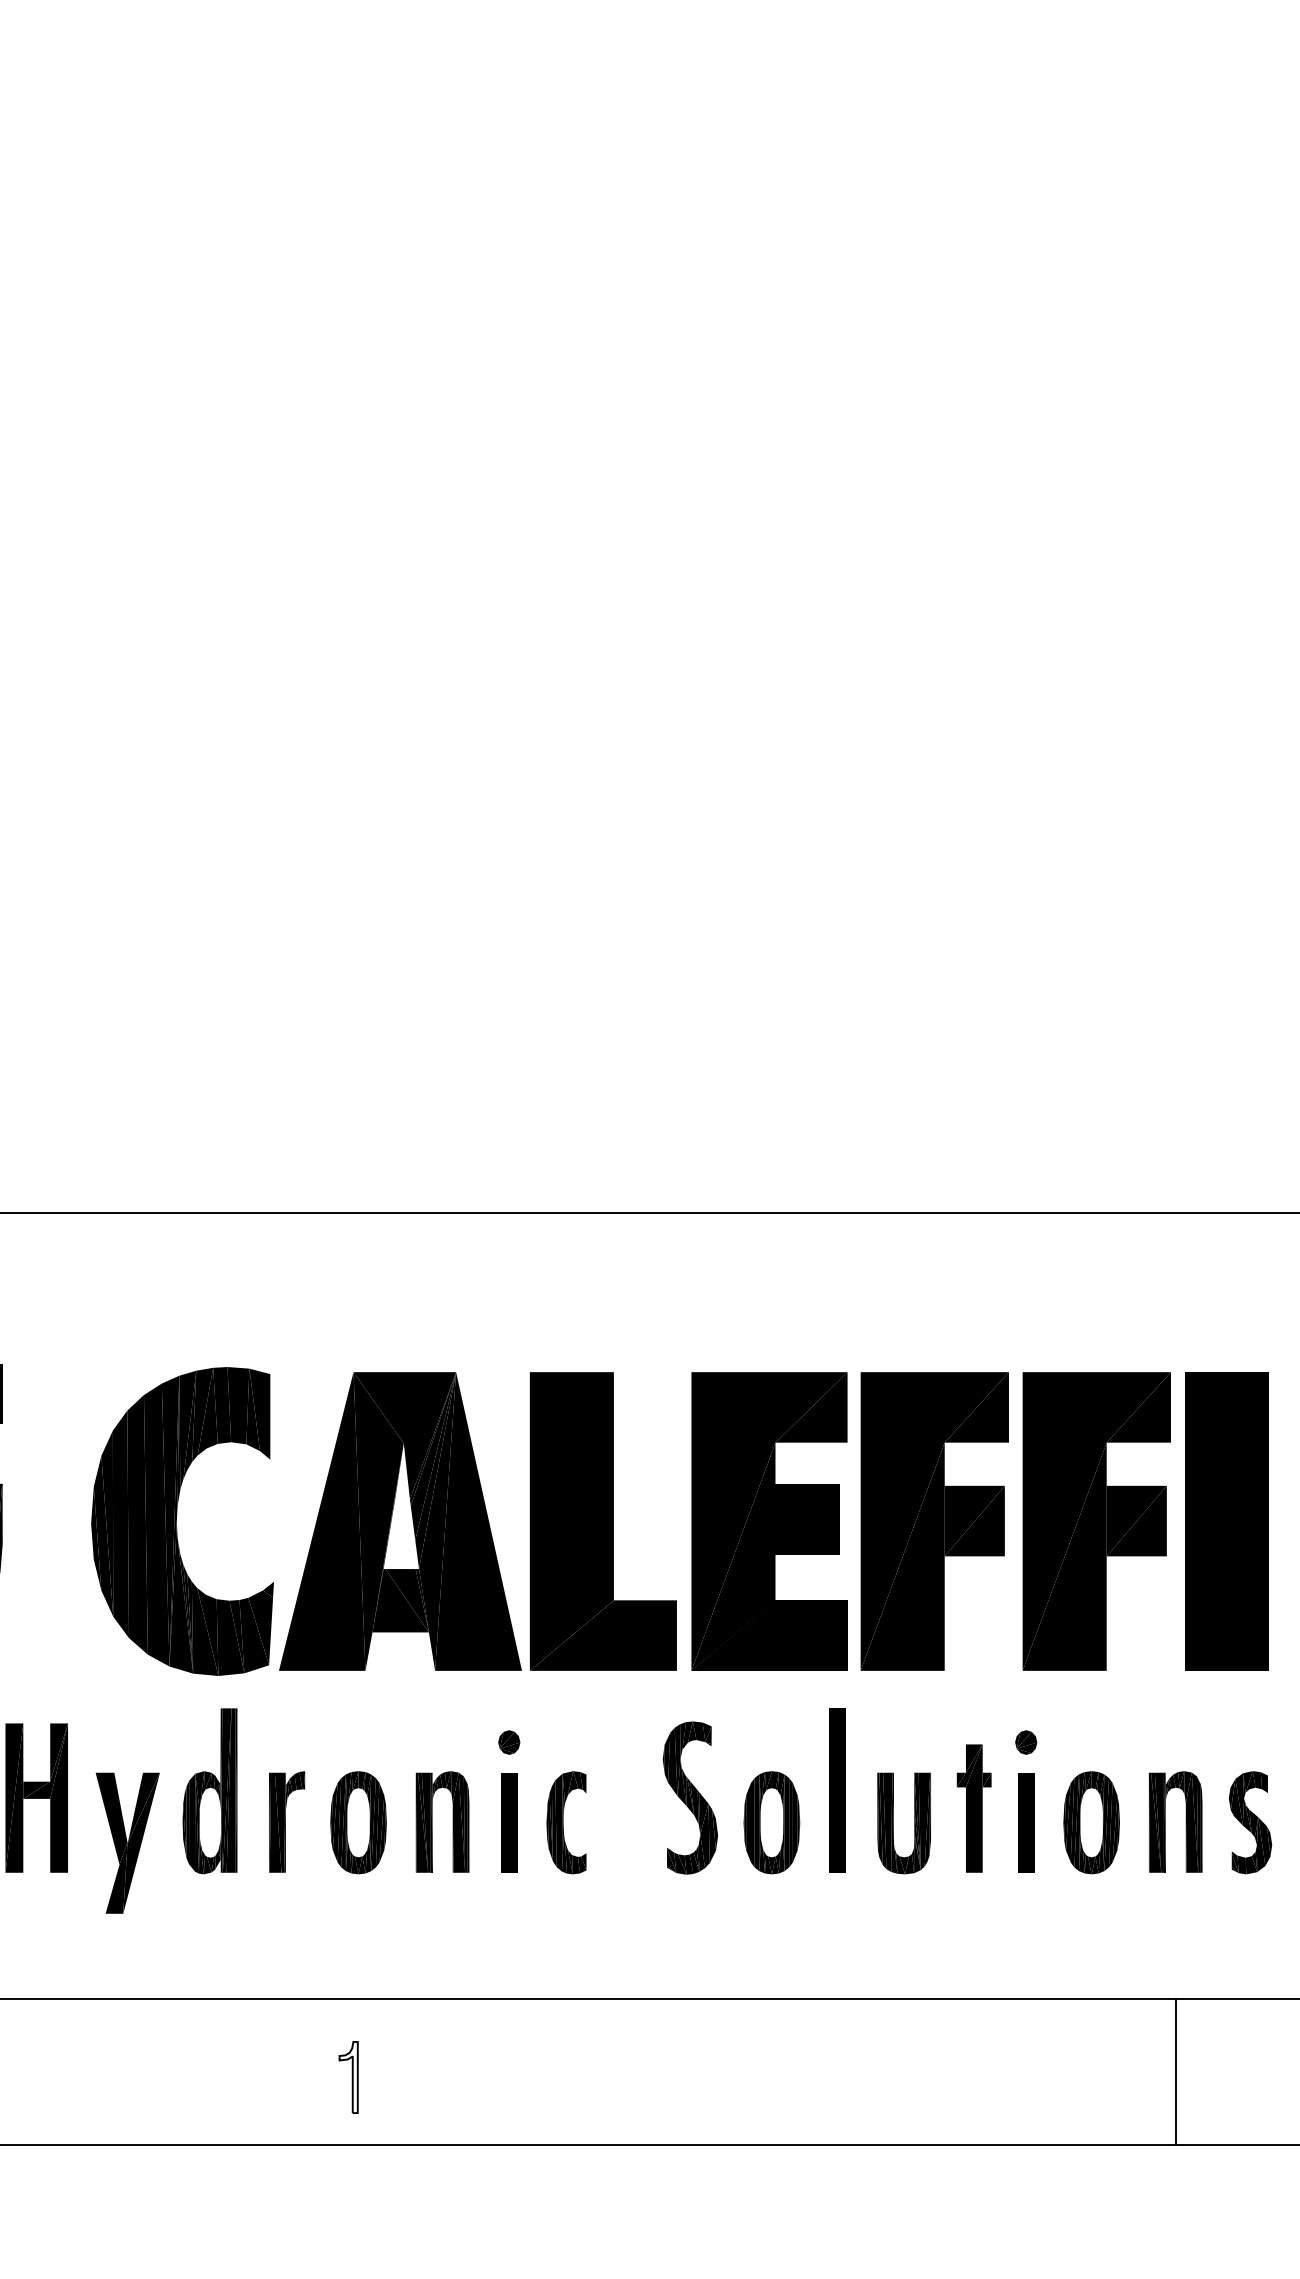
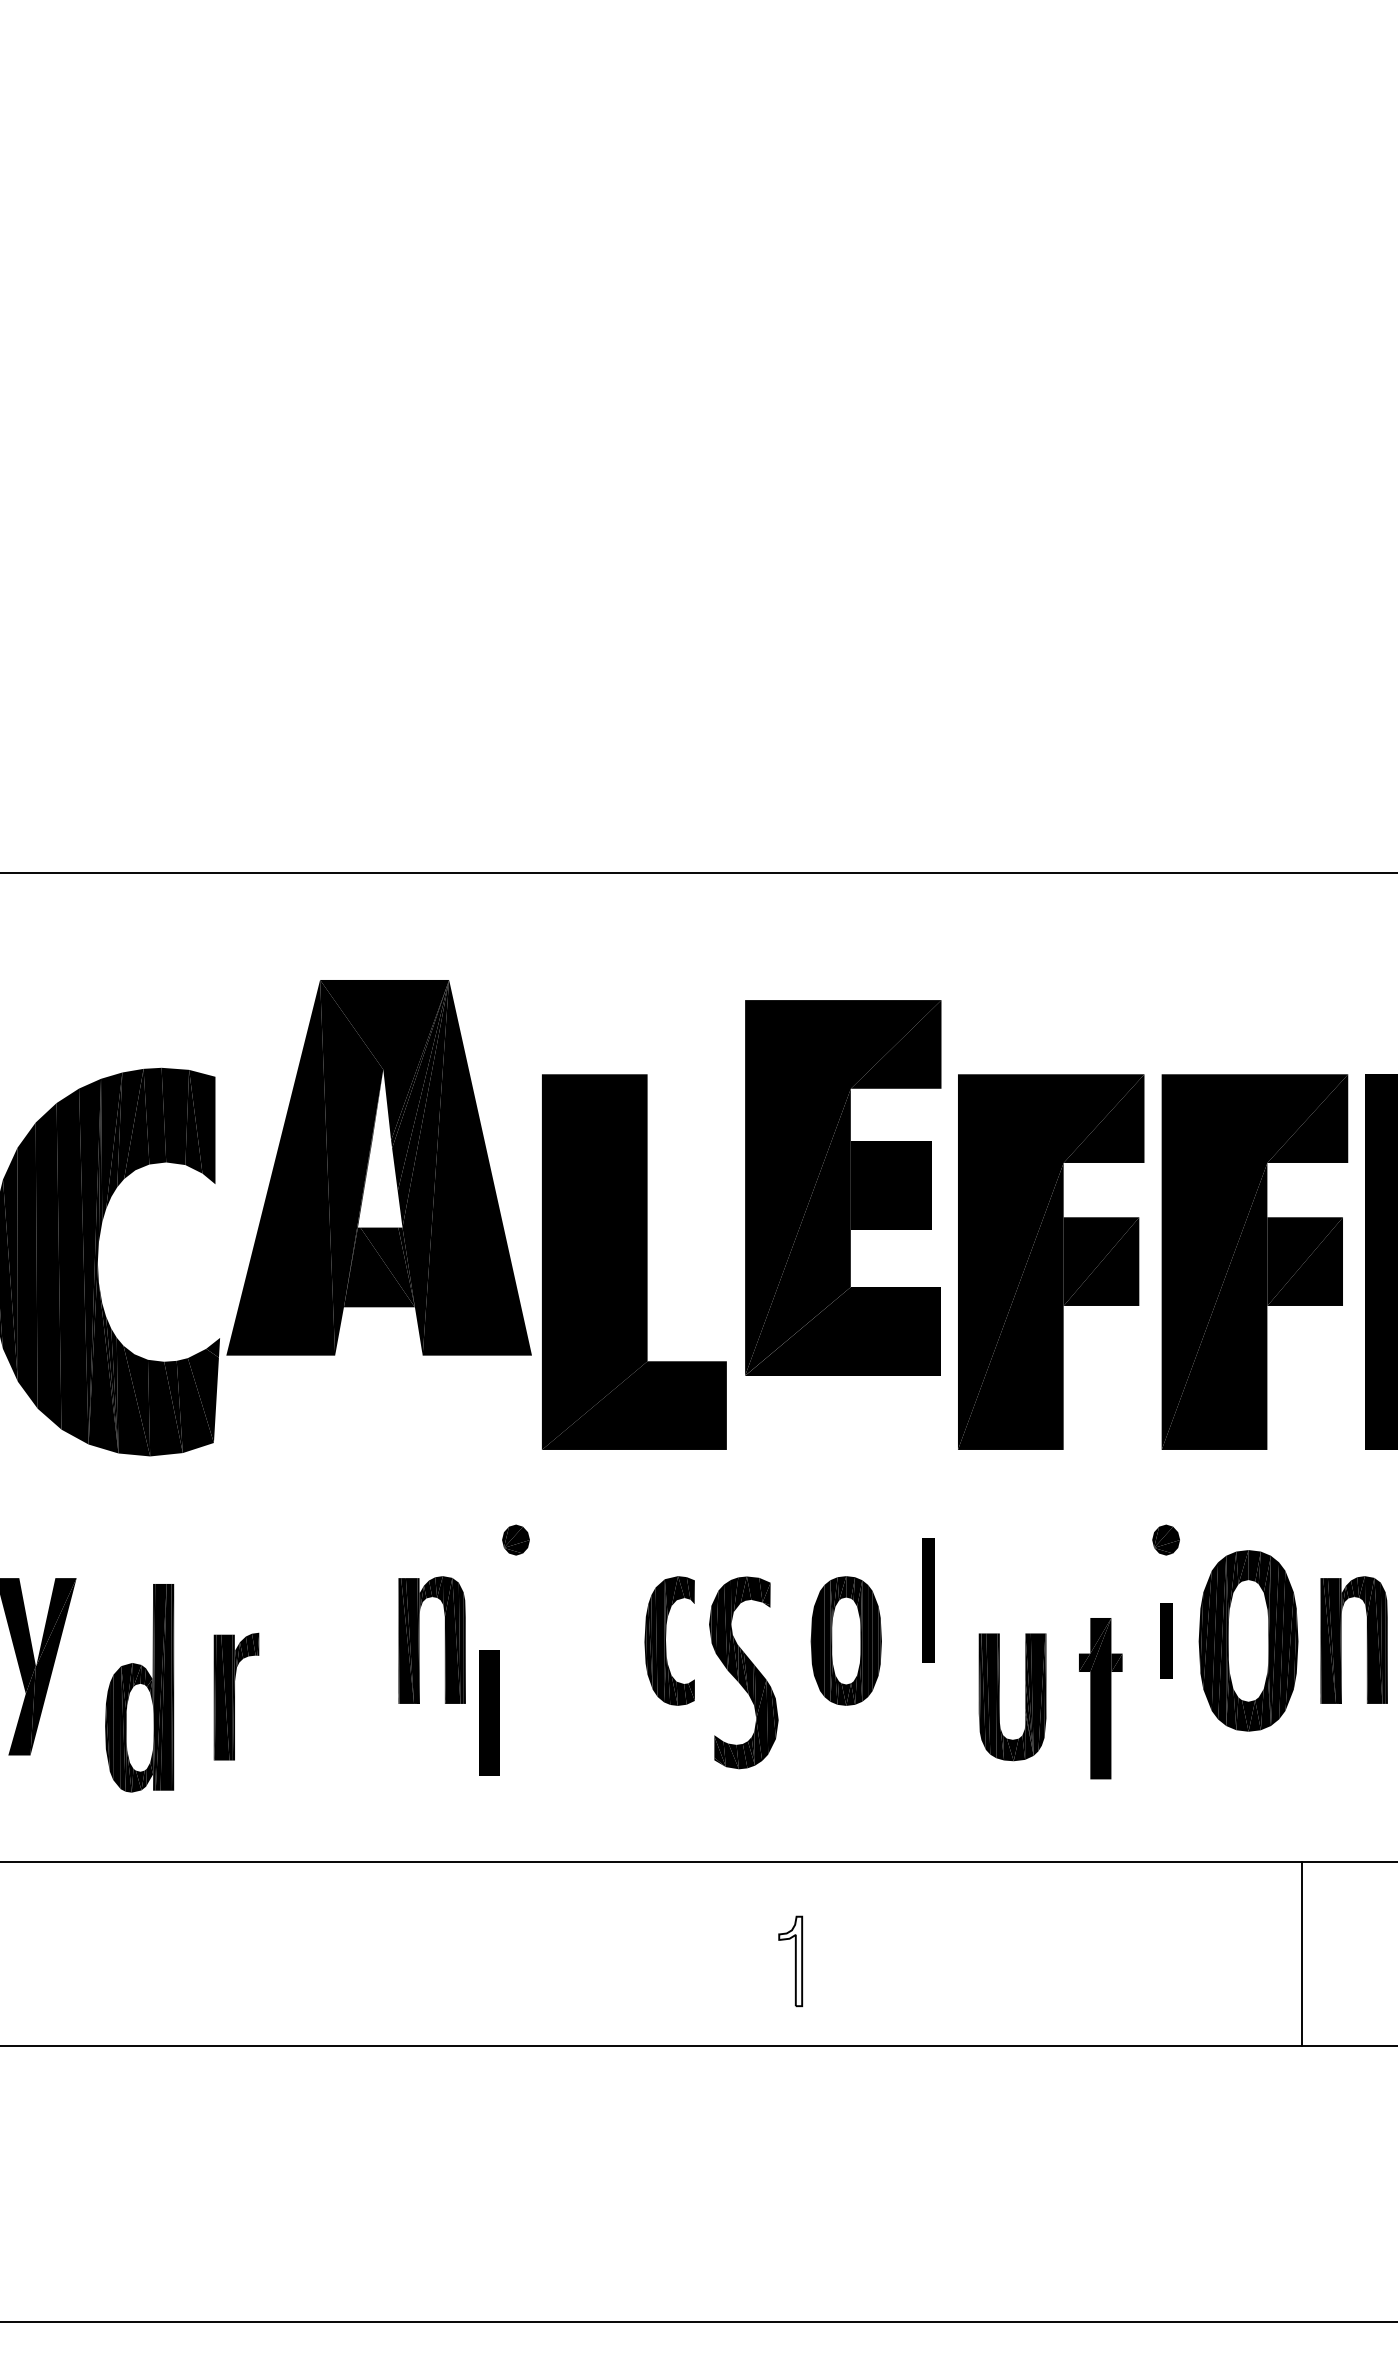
part: (400, 1521) -> (379, 1167), moved
part: (769, 1521) -> (843, 1187), moved
part: (837, 1790) -> (928, 1600), size x0.6
part: (209, 1791) -> (138, 1688), moved
part: (690, 1797) -> (743, 1672), moved
part: (973, 1808) -> (1099, 1698), moved
part: (287, 1821) -> (237, 1696), moved
part: (358, 1822) -> (326, 1640), removed
part: (509, 1822) -> (489, 1712), moved
part: (566, 1822) -> (669, 1640), moved
part: (1026, 1822) -> (1166, 1640), size x0.6
part: (1091, 1822) -> (1248, 1640), size x1.4
part: (893, 1823) -> (999, 1697), moved
line: (1175, 2071) -> (1302, 1953), moved
part: (348, 2077) -> (790, 1961), moved

